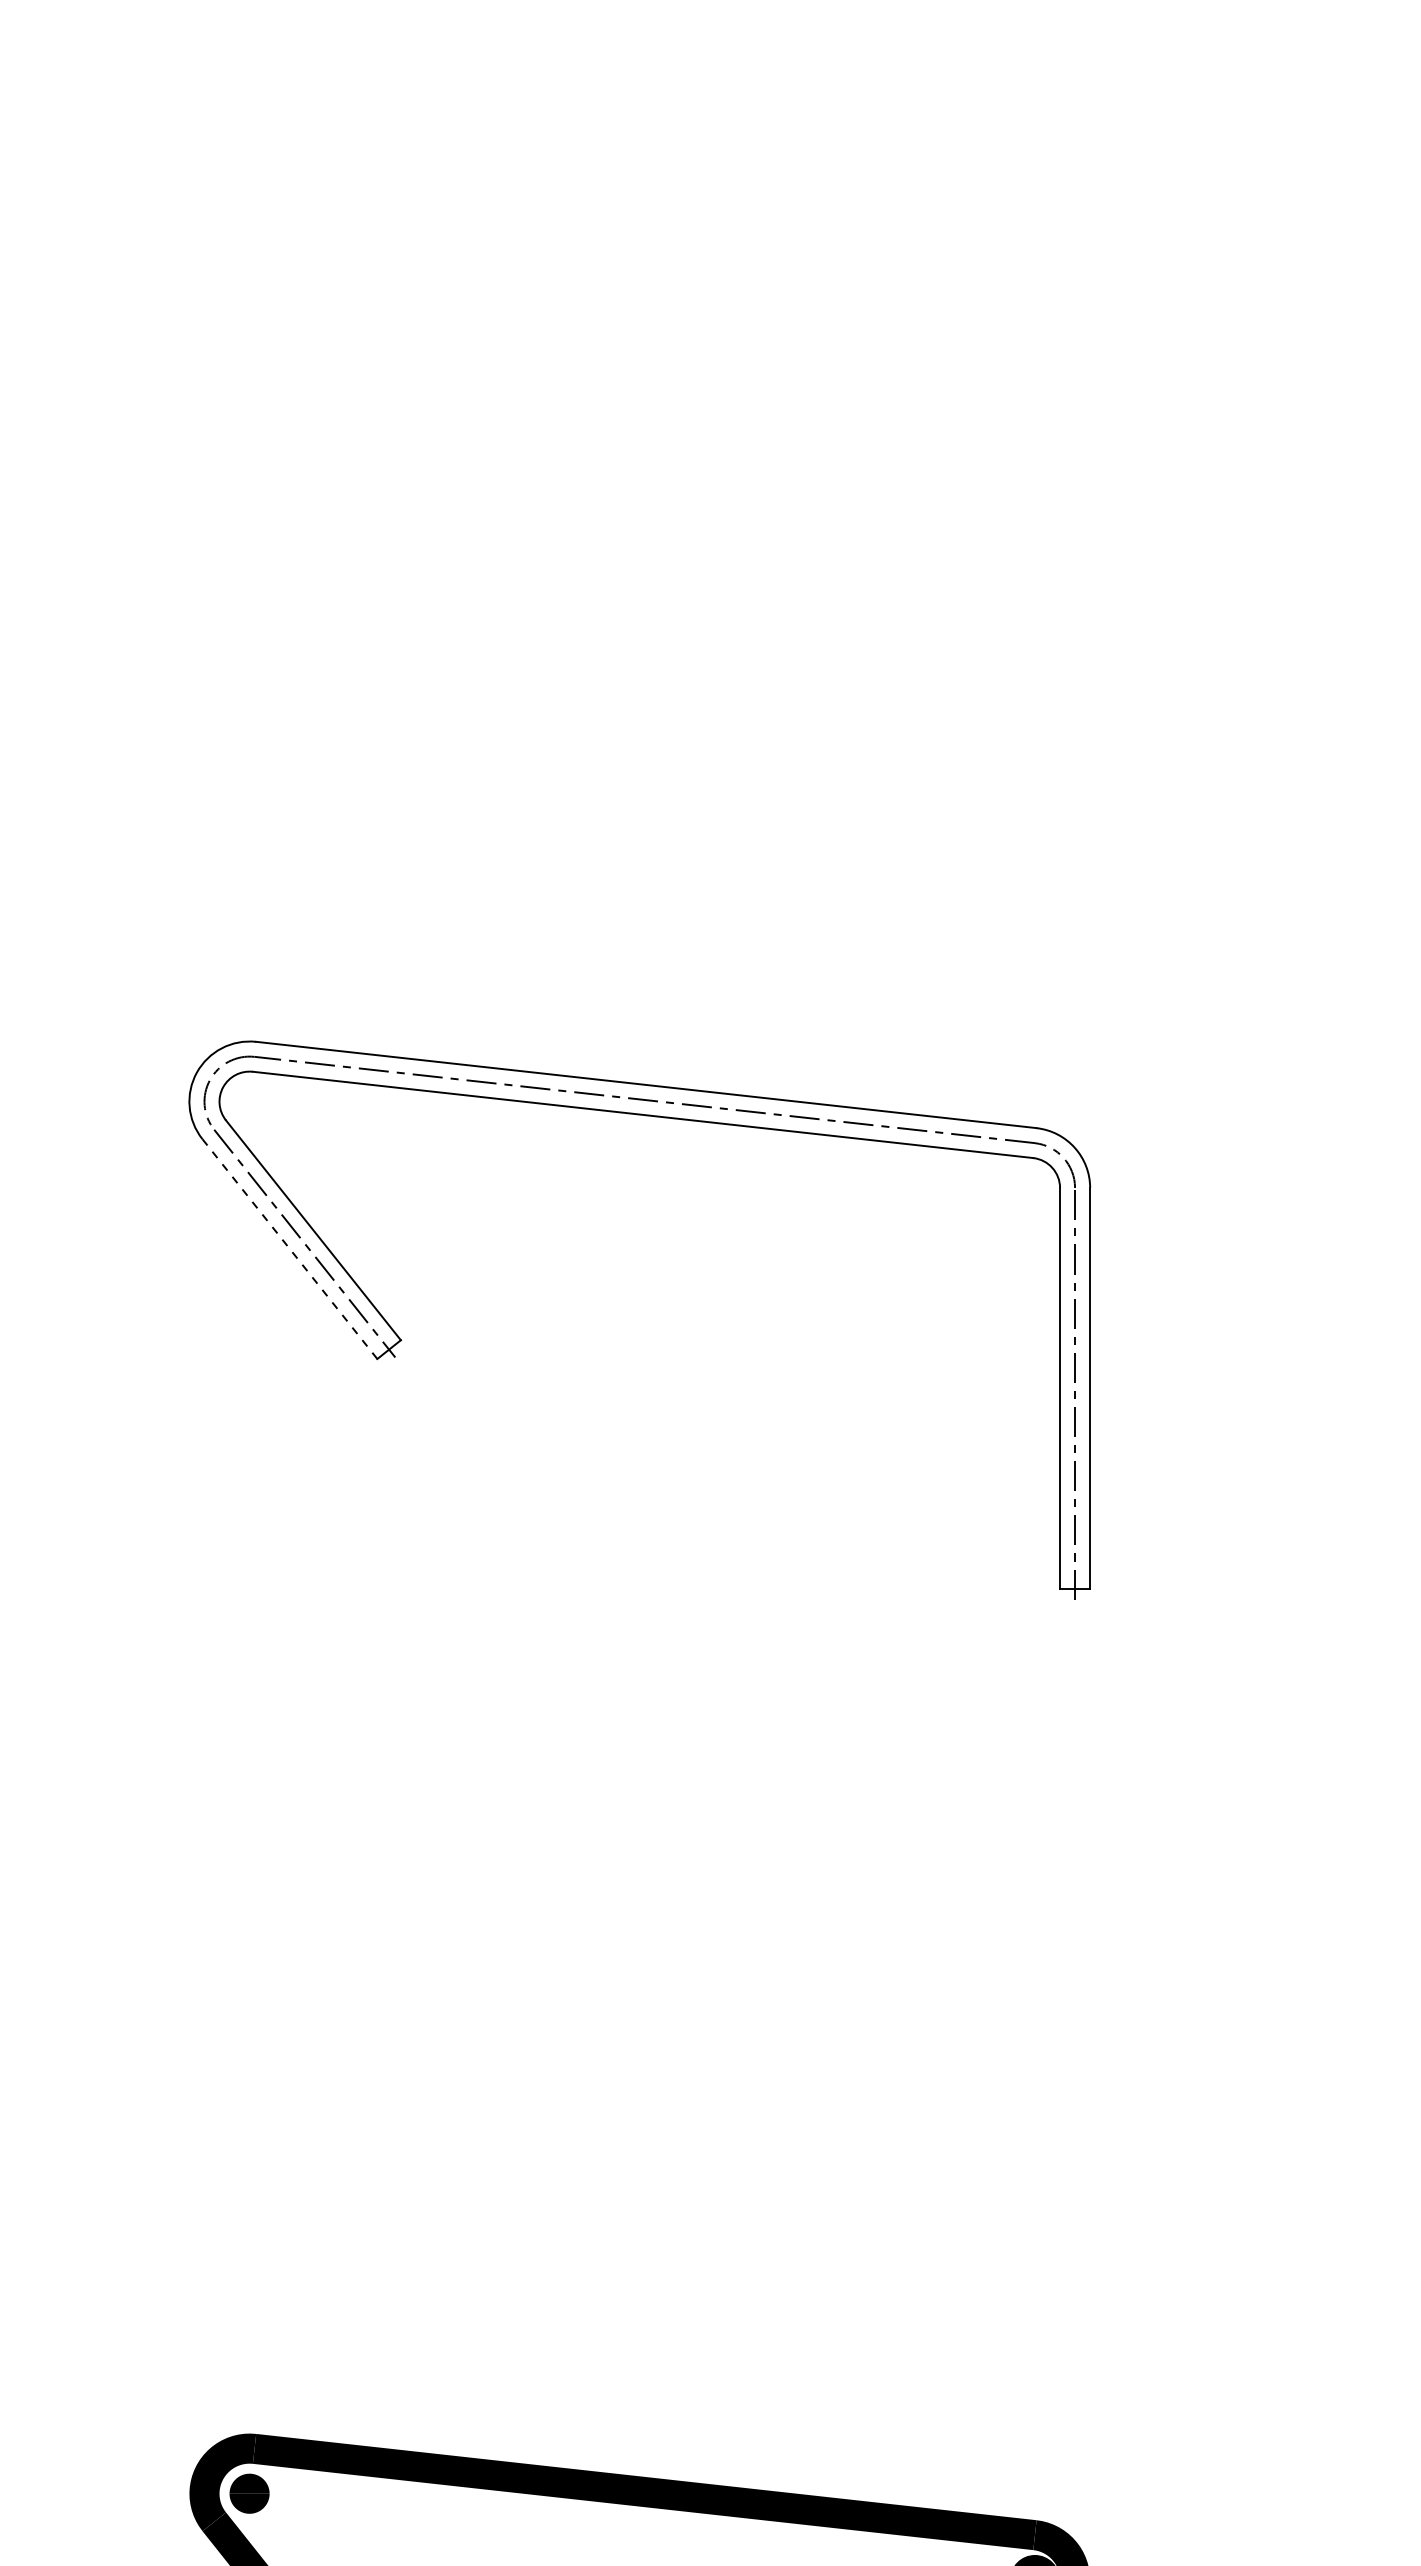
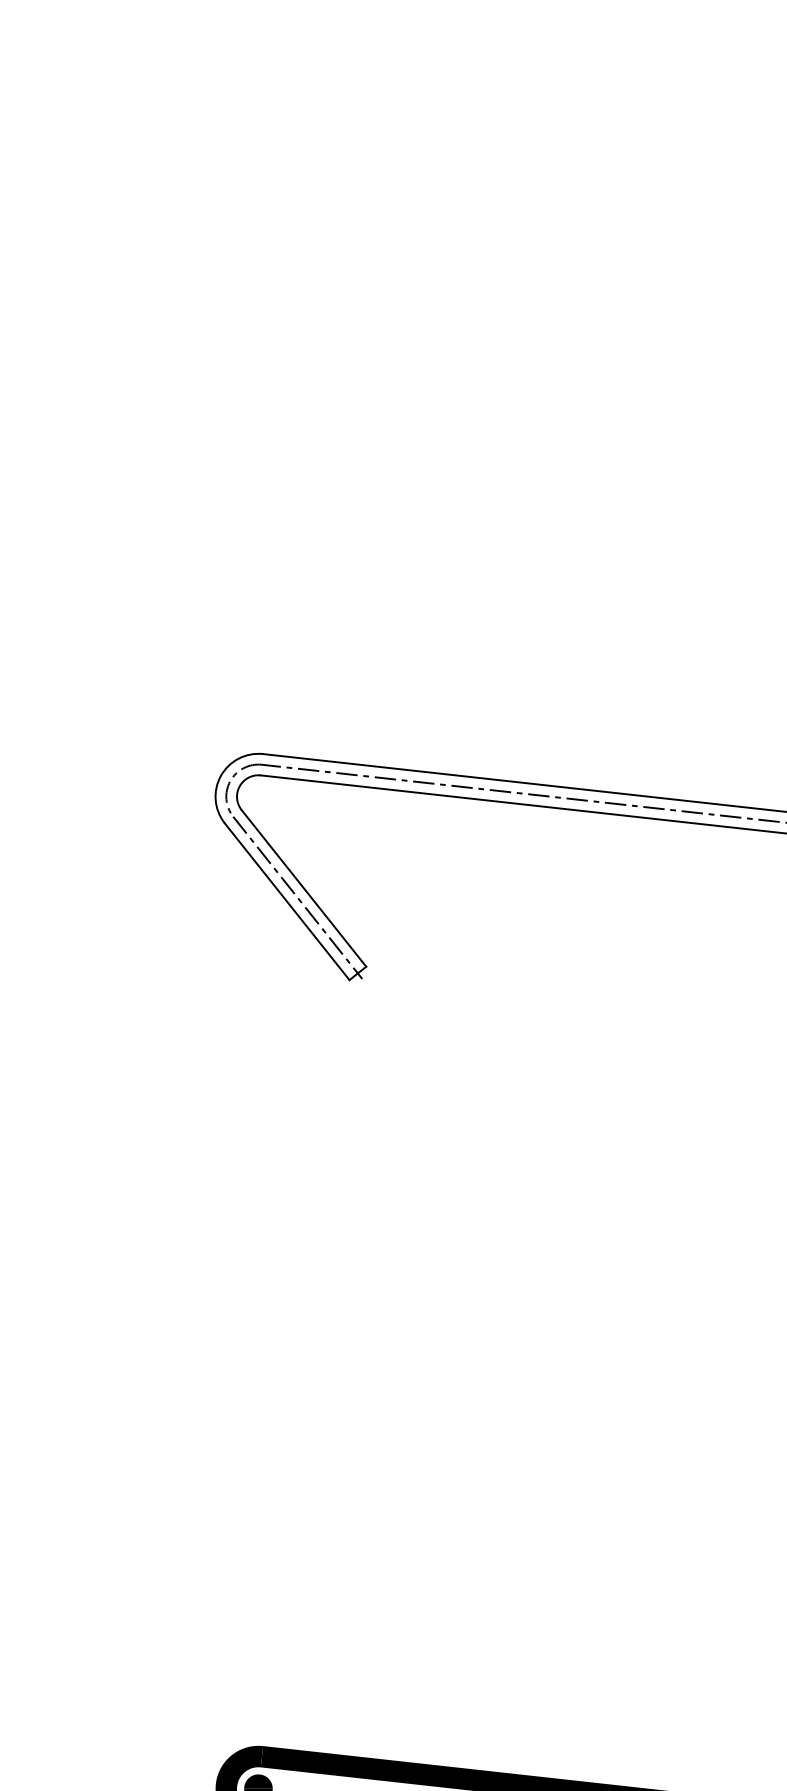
line: (290, 1249) -> (287, 902), dashed -> solid

